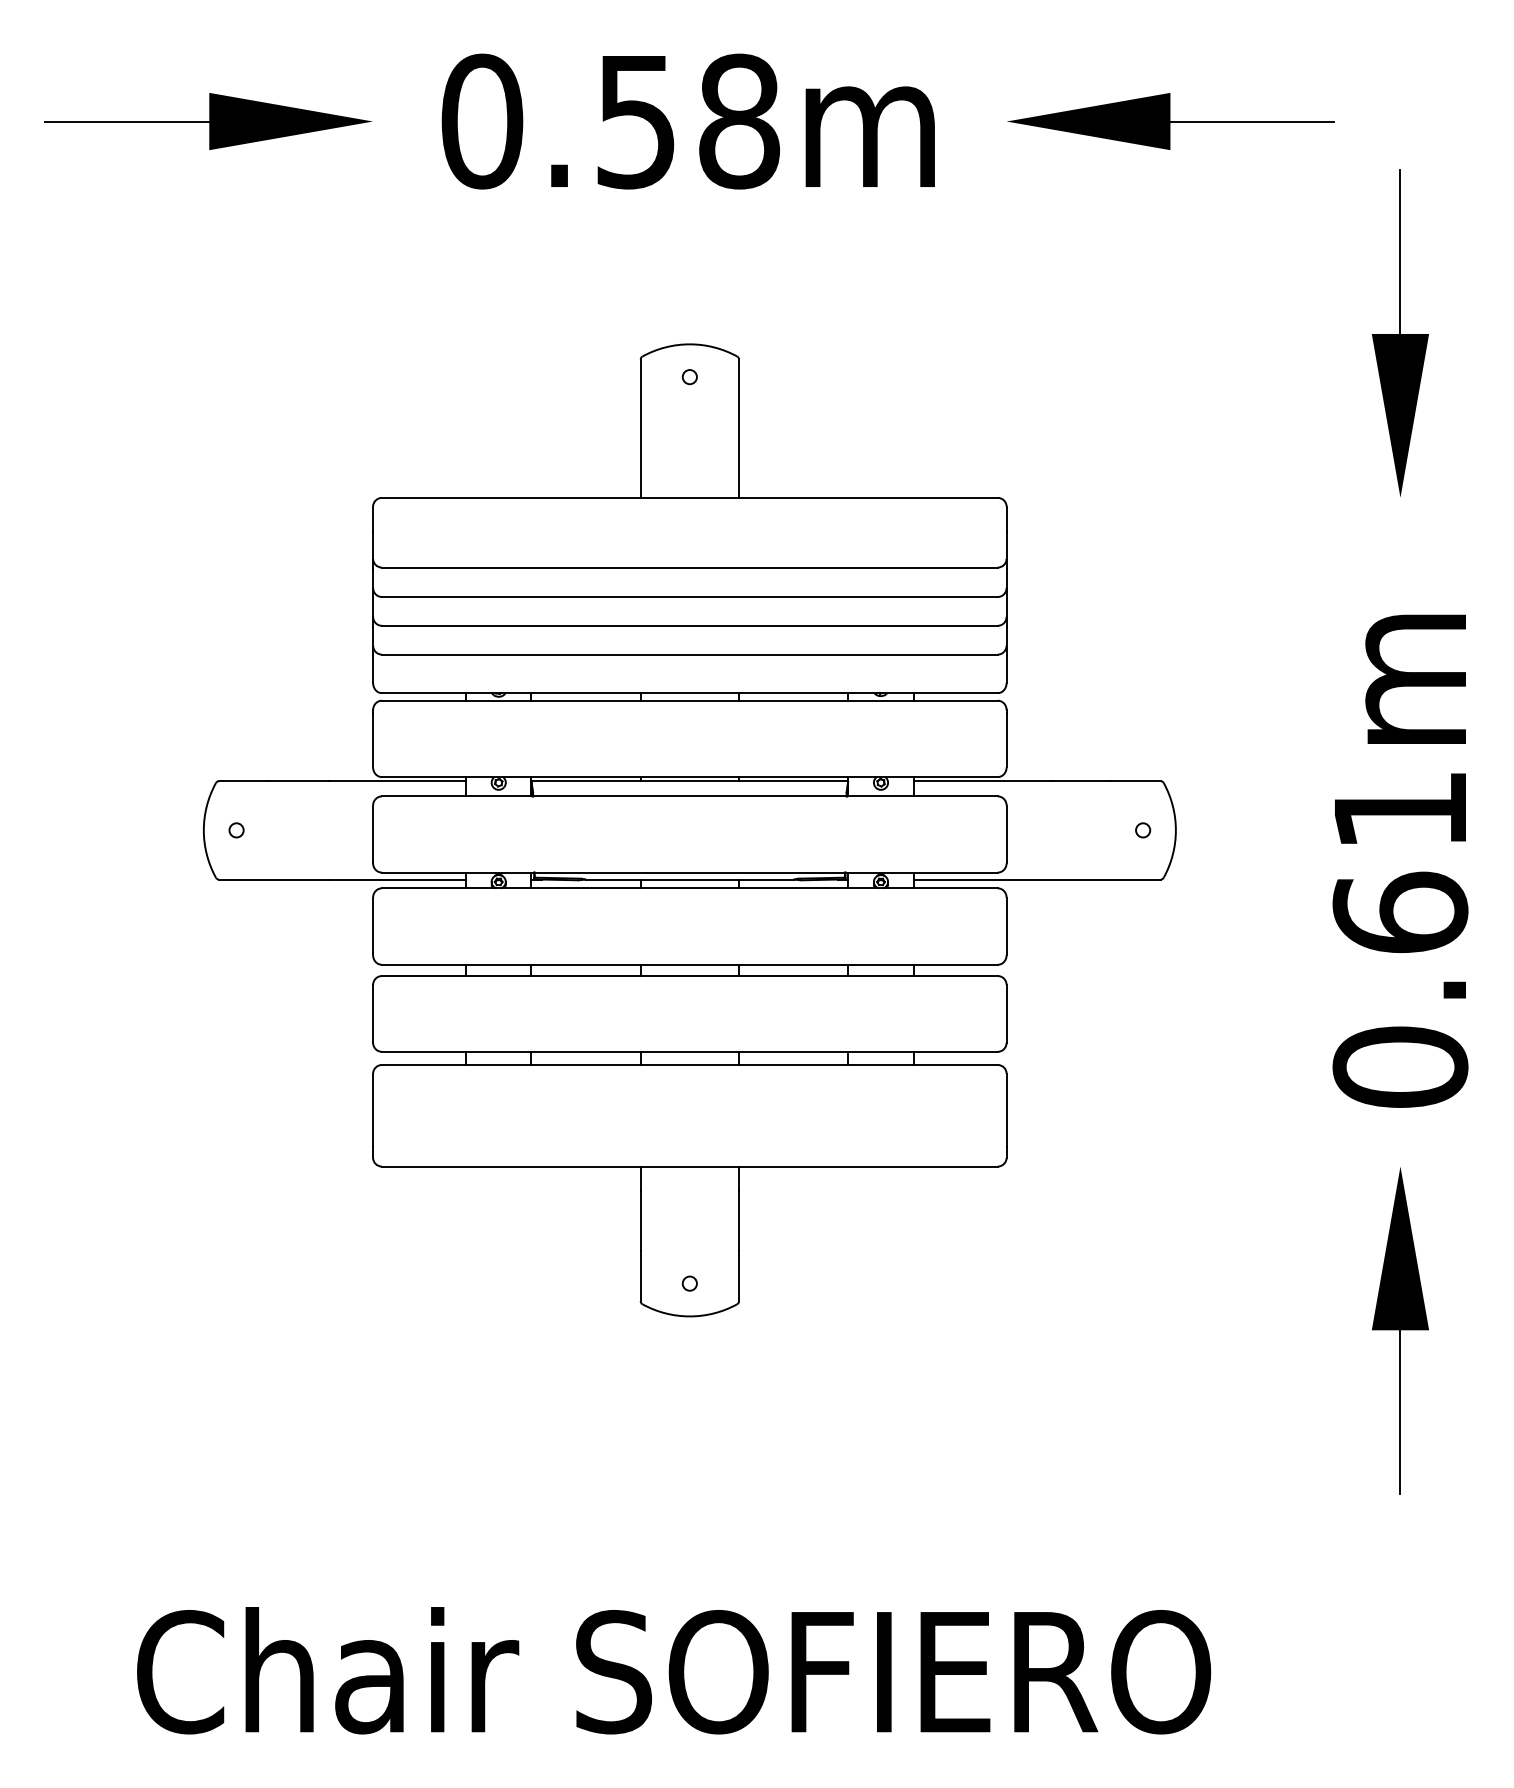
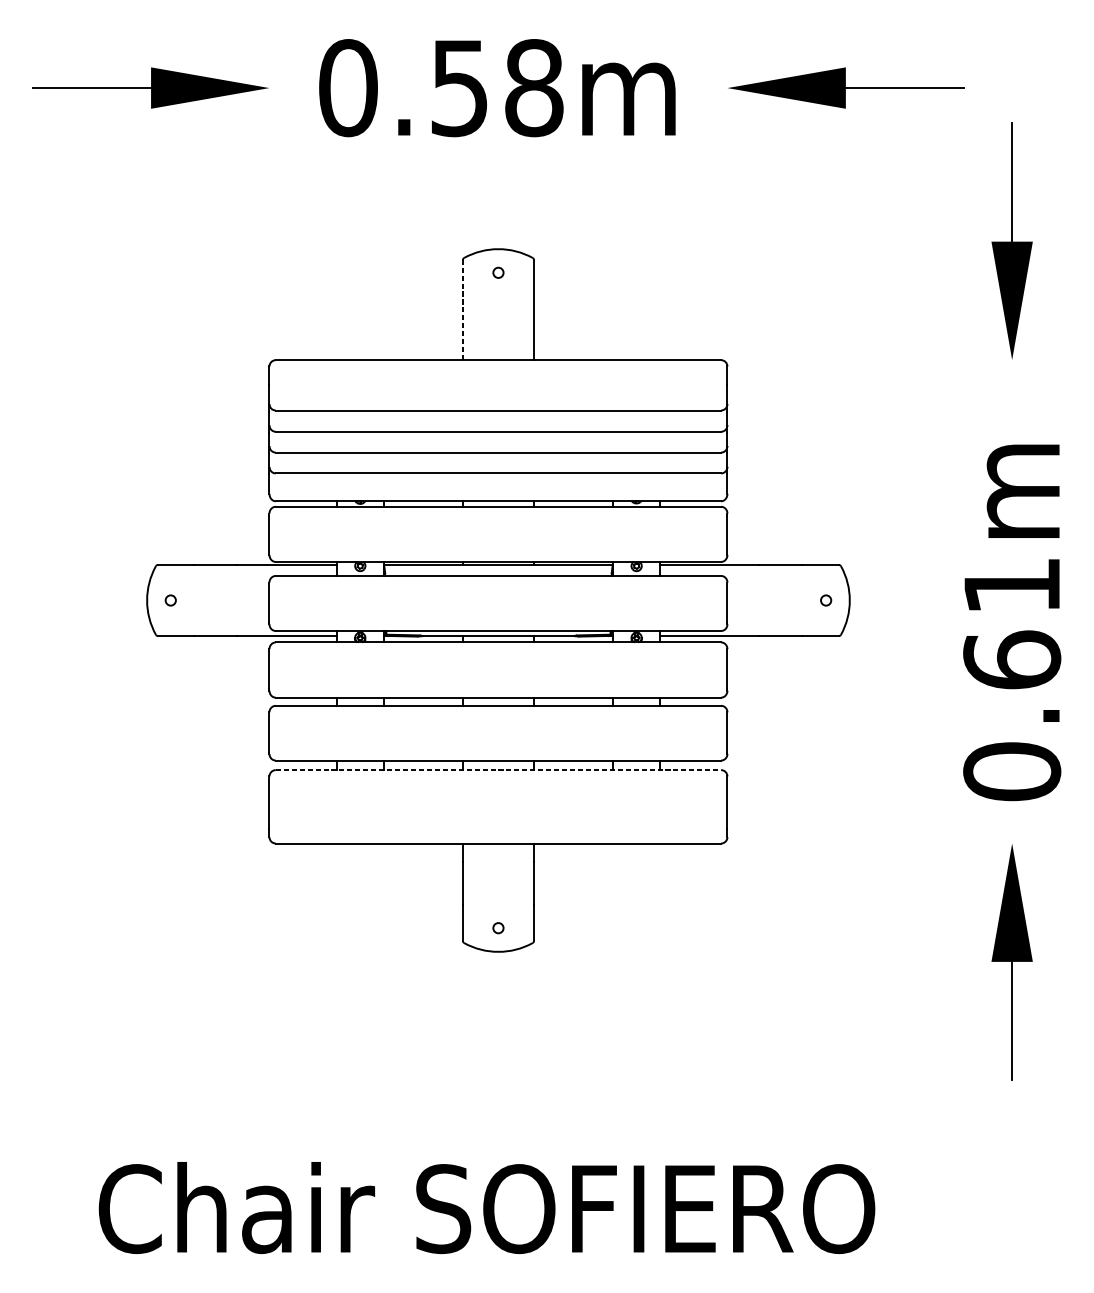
line: (640, 428) -> (462, 309), solid -> dashed
line: (690, 1065) -> (498, 770), solid -> dashed

